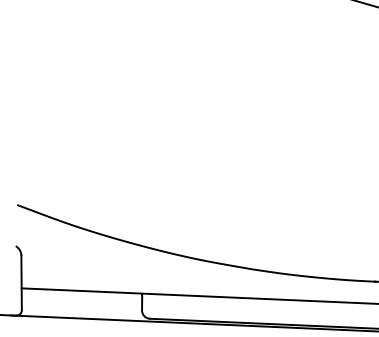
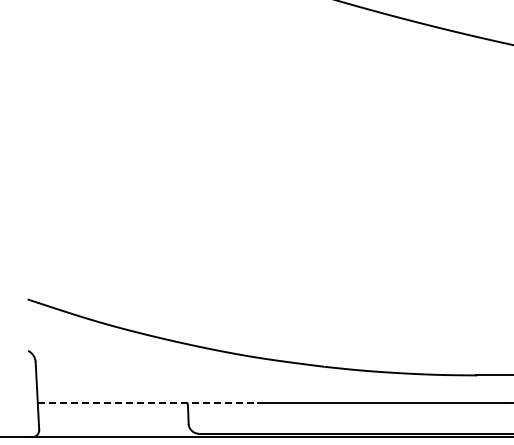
line: (110, 291) -> (148, 402), solid -> dashed

